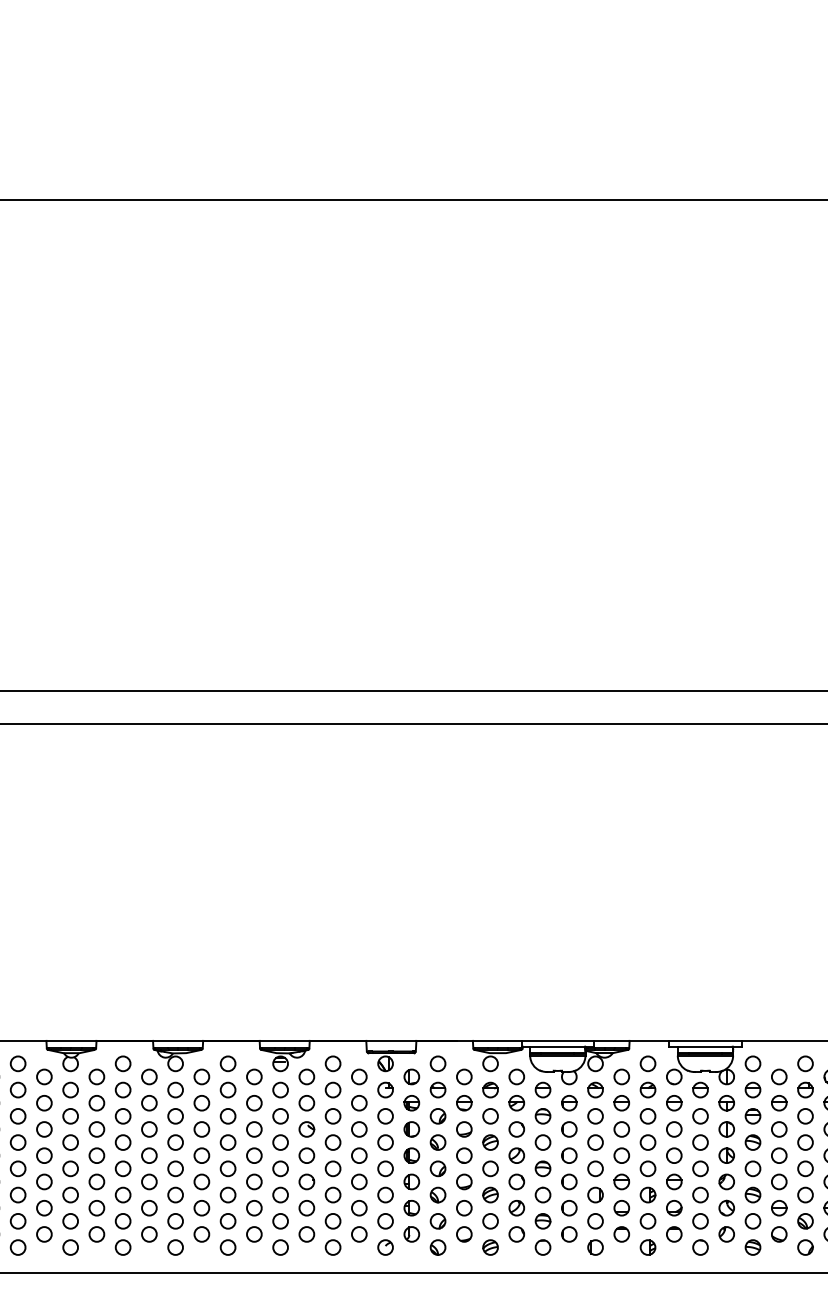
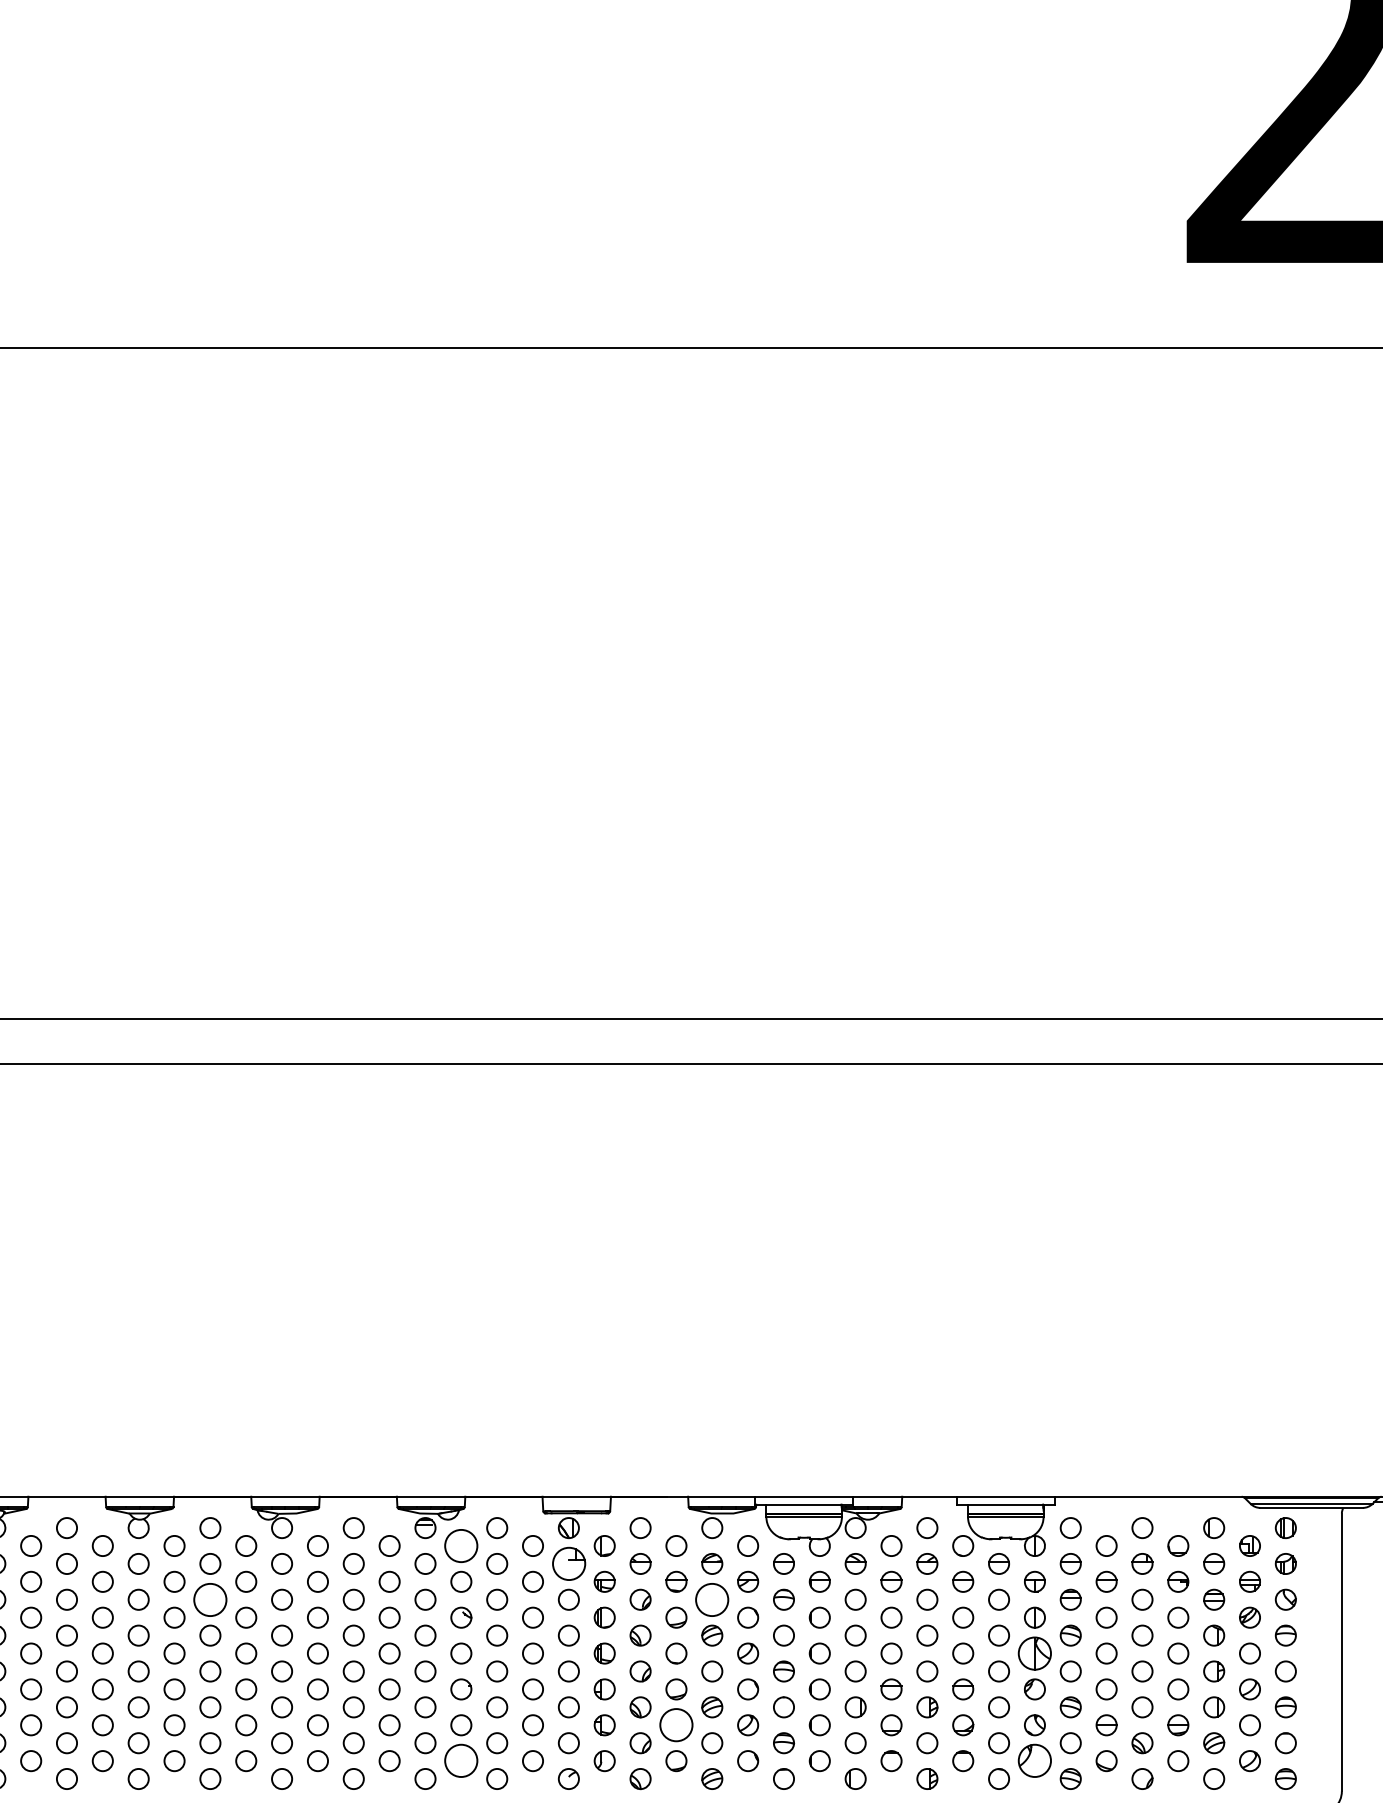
circle: (306, 1076) -> (461, 1545), size x1.6
part: (385, 1089) -> (568, 1563), size x1.6
circle: (123, 1116) -> (210, 1599), size x1.6
circle: (490, 1116) -> (712, 1599), size x1.6
part: (726, 1155) -> (1034, 1653), size x1.6
circle: (464, 1208) -> (676, 1725), size x1.6
circle: (306, 1234) -> (461, 1761), size x1.6
part: (726, 1234) -> (1034, 1761), size x1.6

